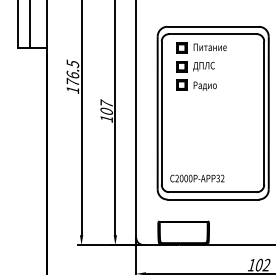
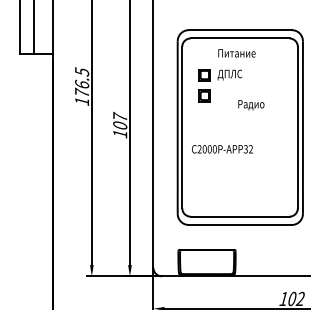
part: (181, 48) -> (204, 54), removed
text: (205, 86) -> (251, 105), moved
text: (197, 178) -> (222, 149), moved

